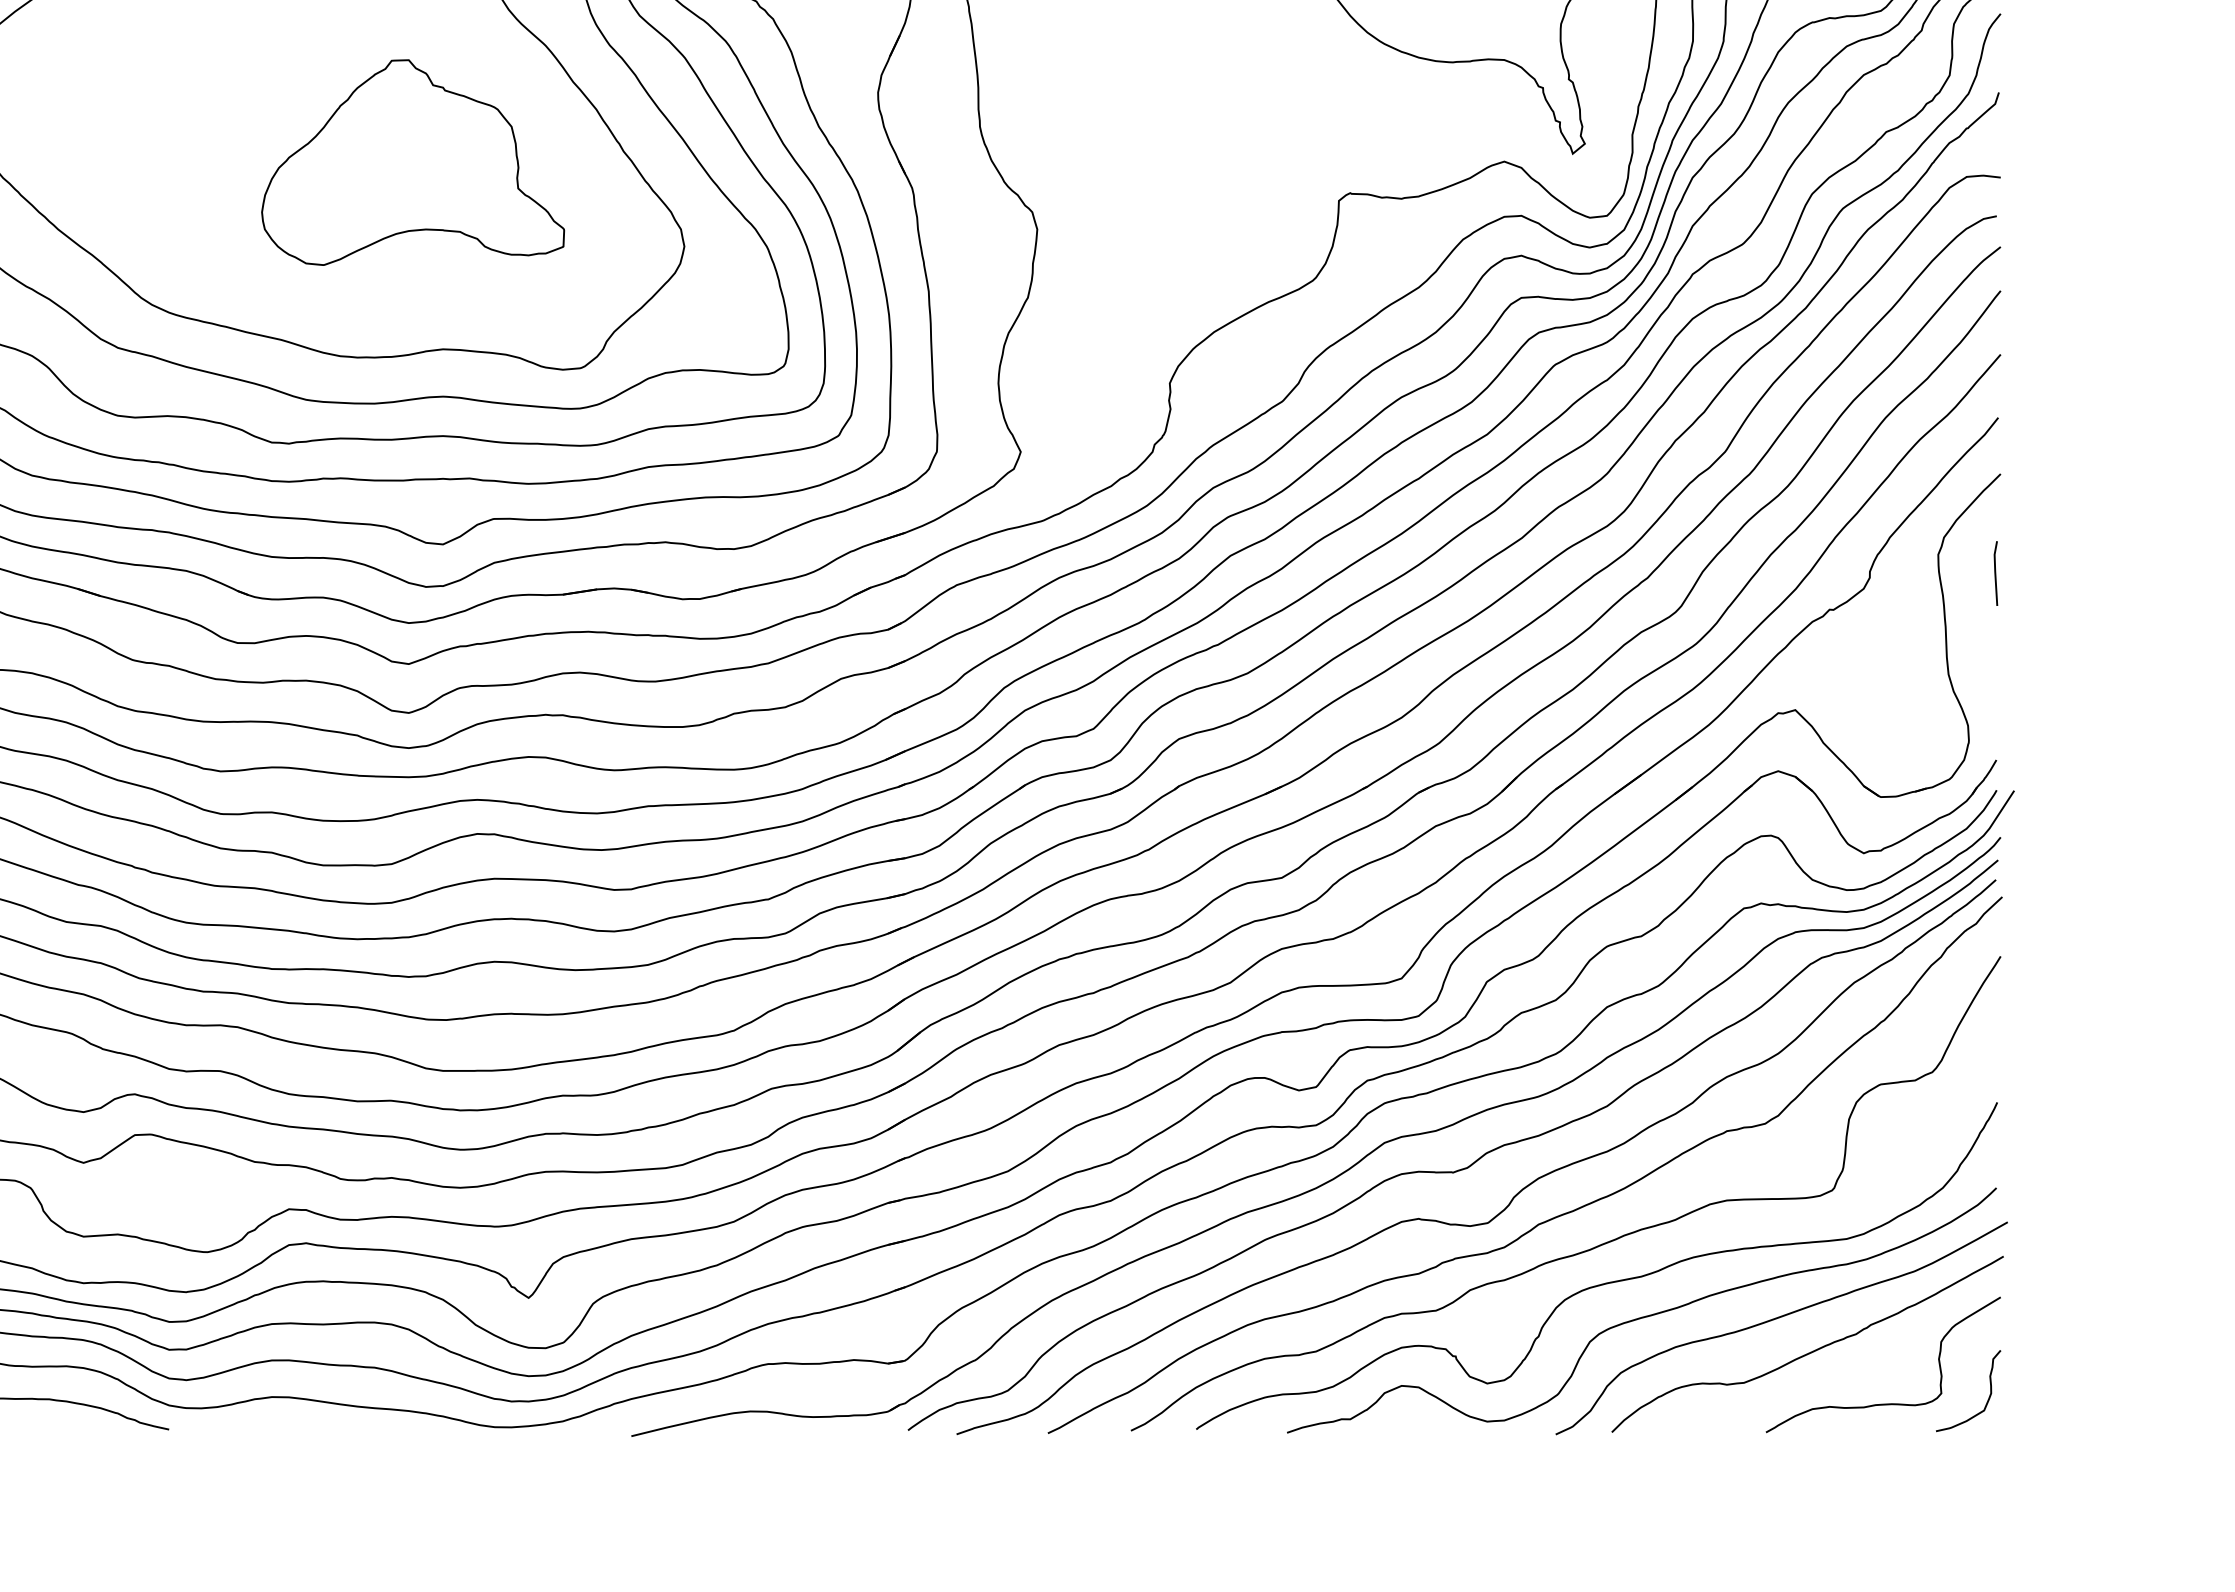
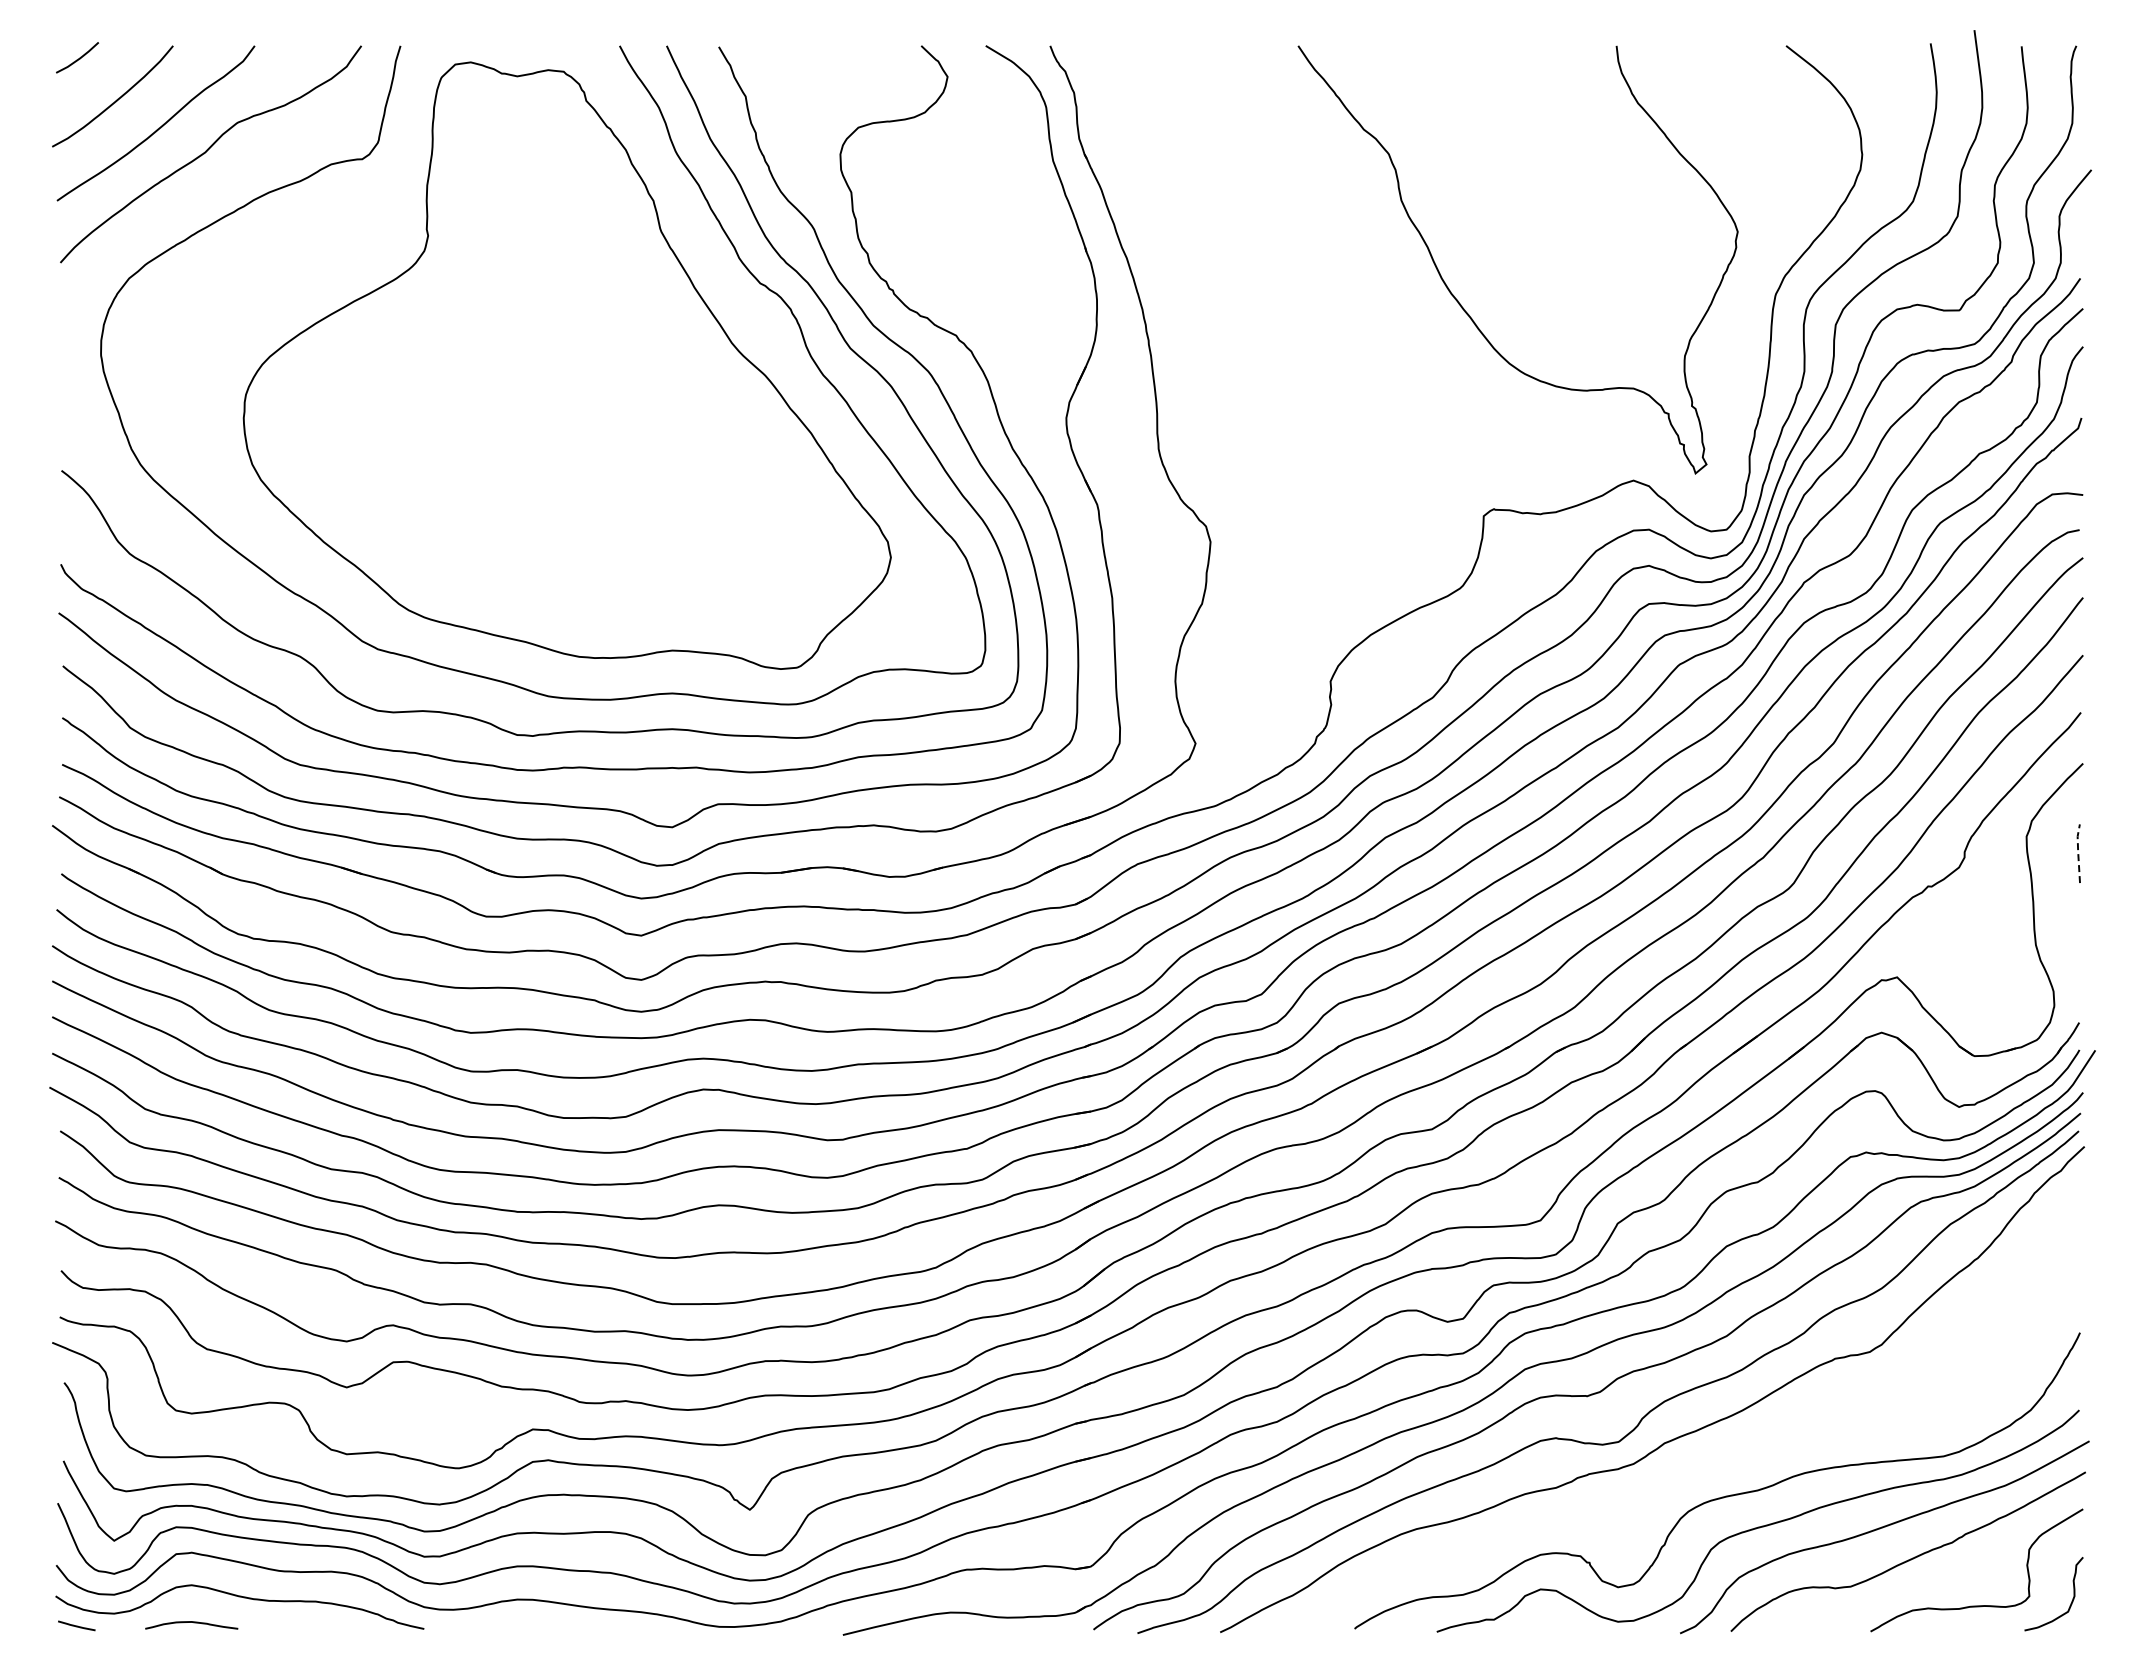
part: (412, 162) -> (644, 481), removed
line: (1995, 572) -> (2078, 852), solid -> dashed
curve: (1584, 1250) -> (1706, 1466), removed

